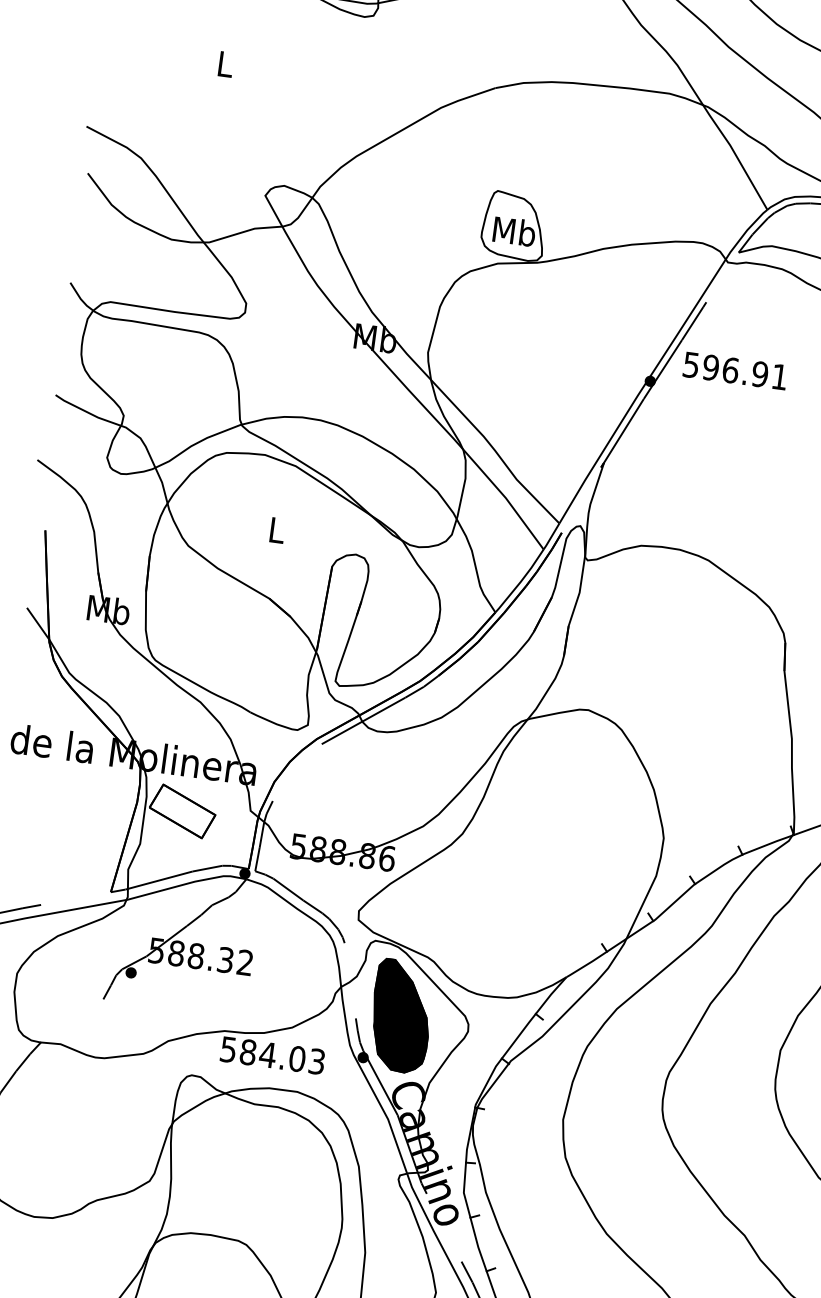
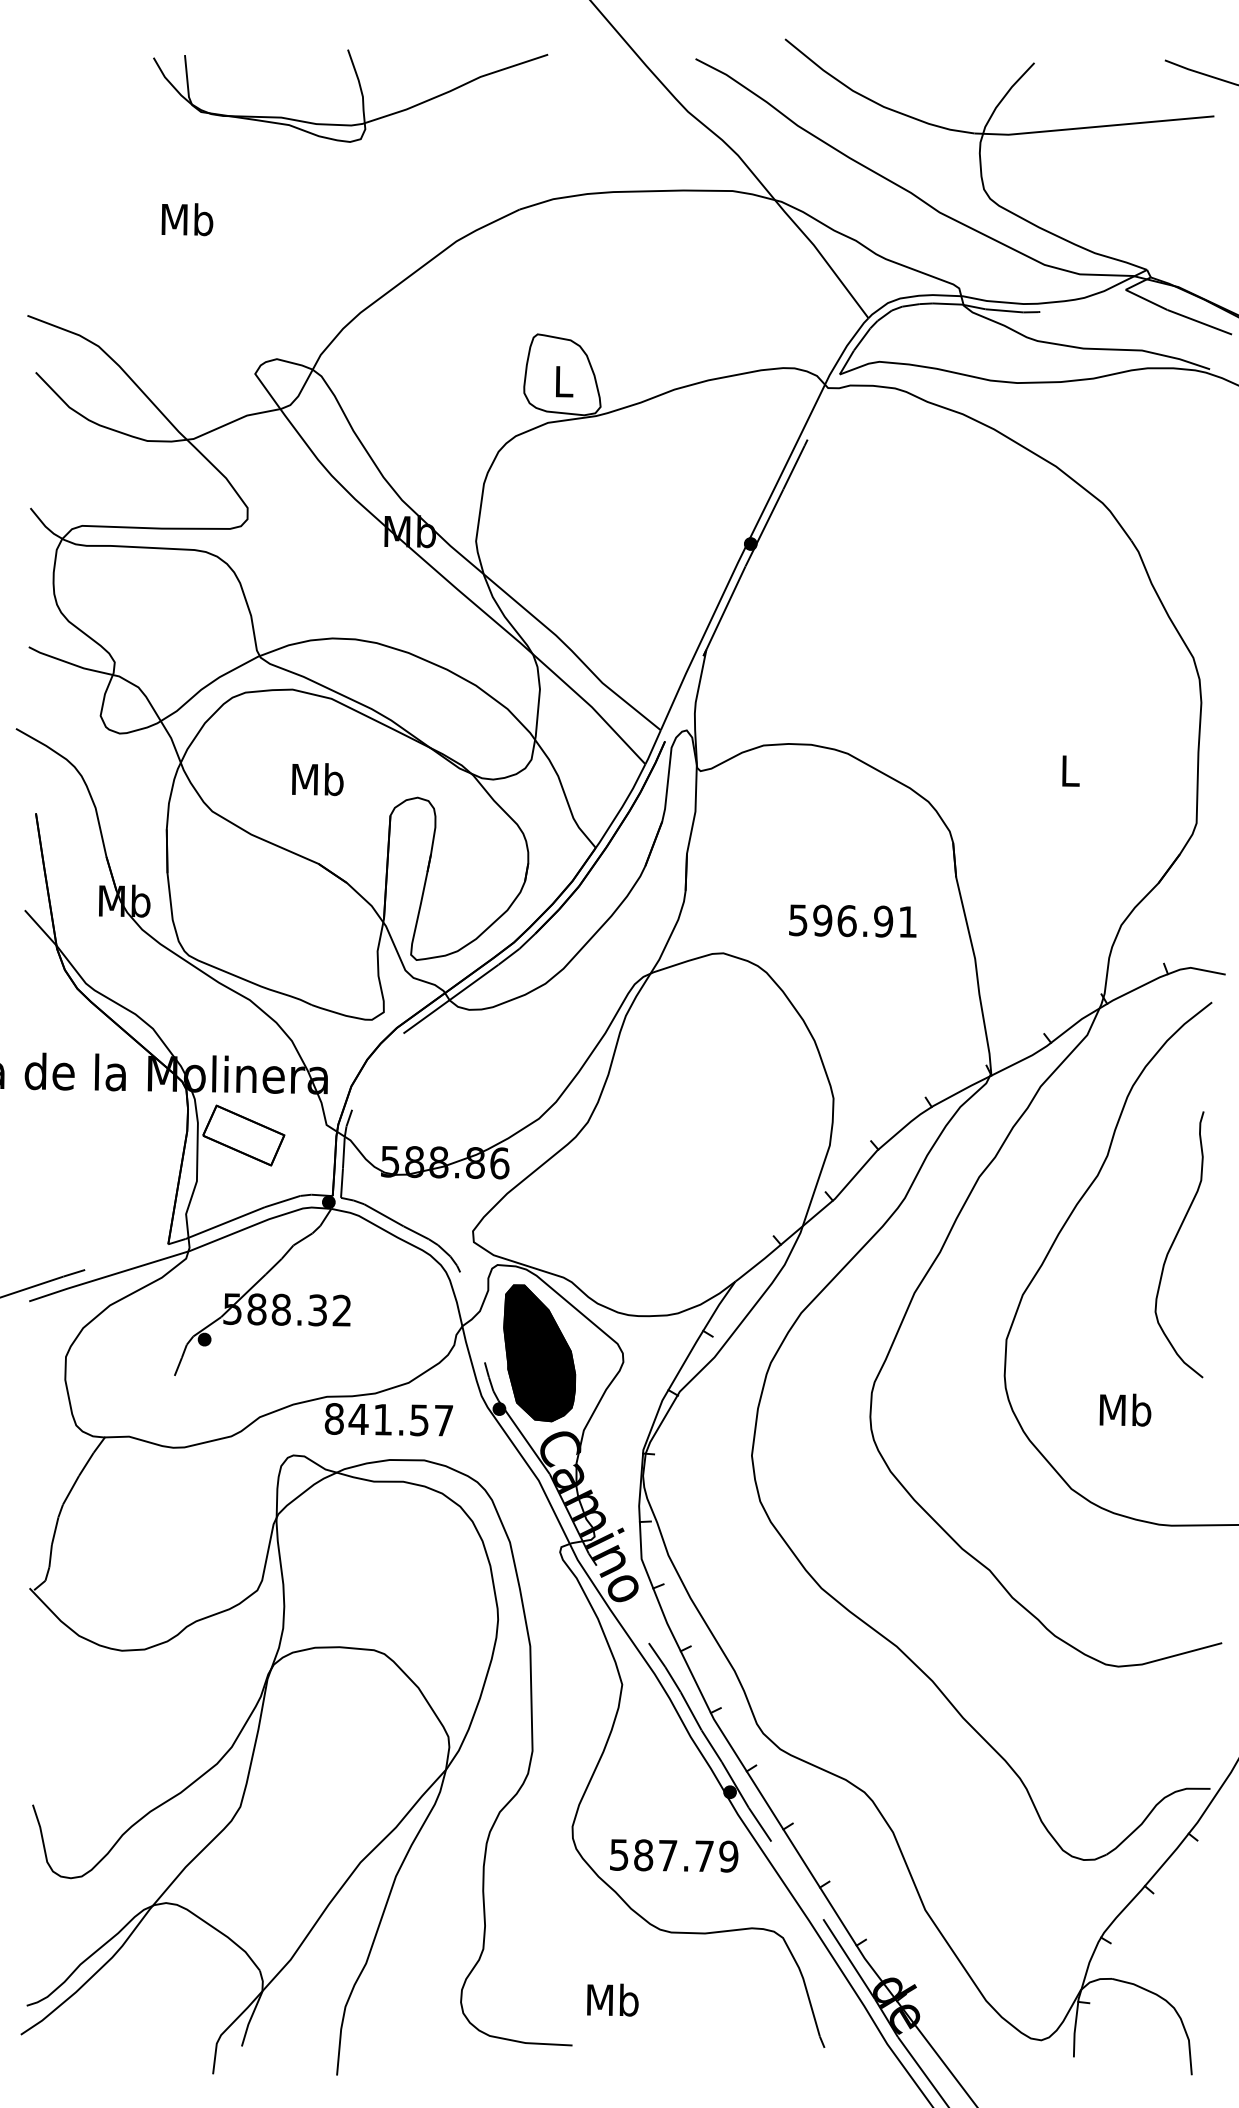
text: (225, 64) -> (187, 219), L -> Mb
text: (514, 231) -> (563, 381), Mb -> L
text: (735, 370) -> (852, 920), moved
text: (276, 530) -> (317, 779), L -> Mb
text: (272, 1055) -> (388, 1419), 584.03 -> 841.57

